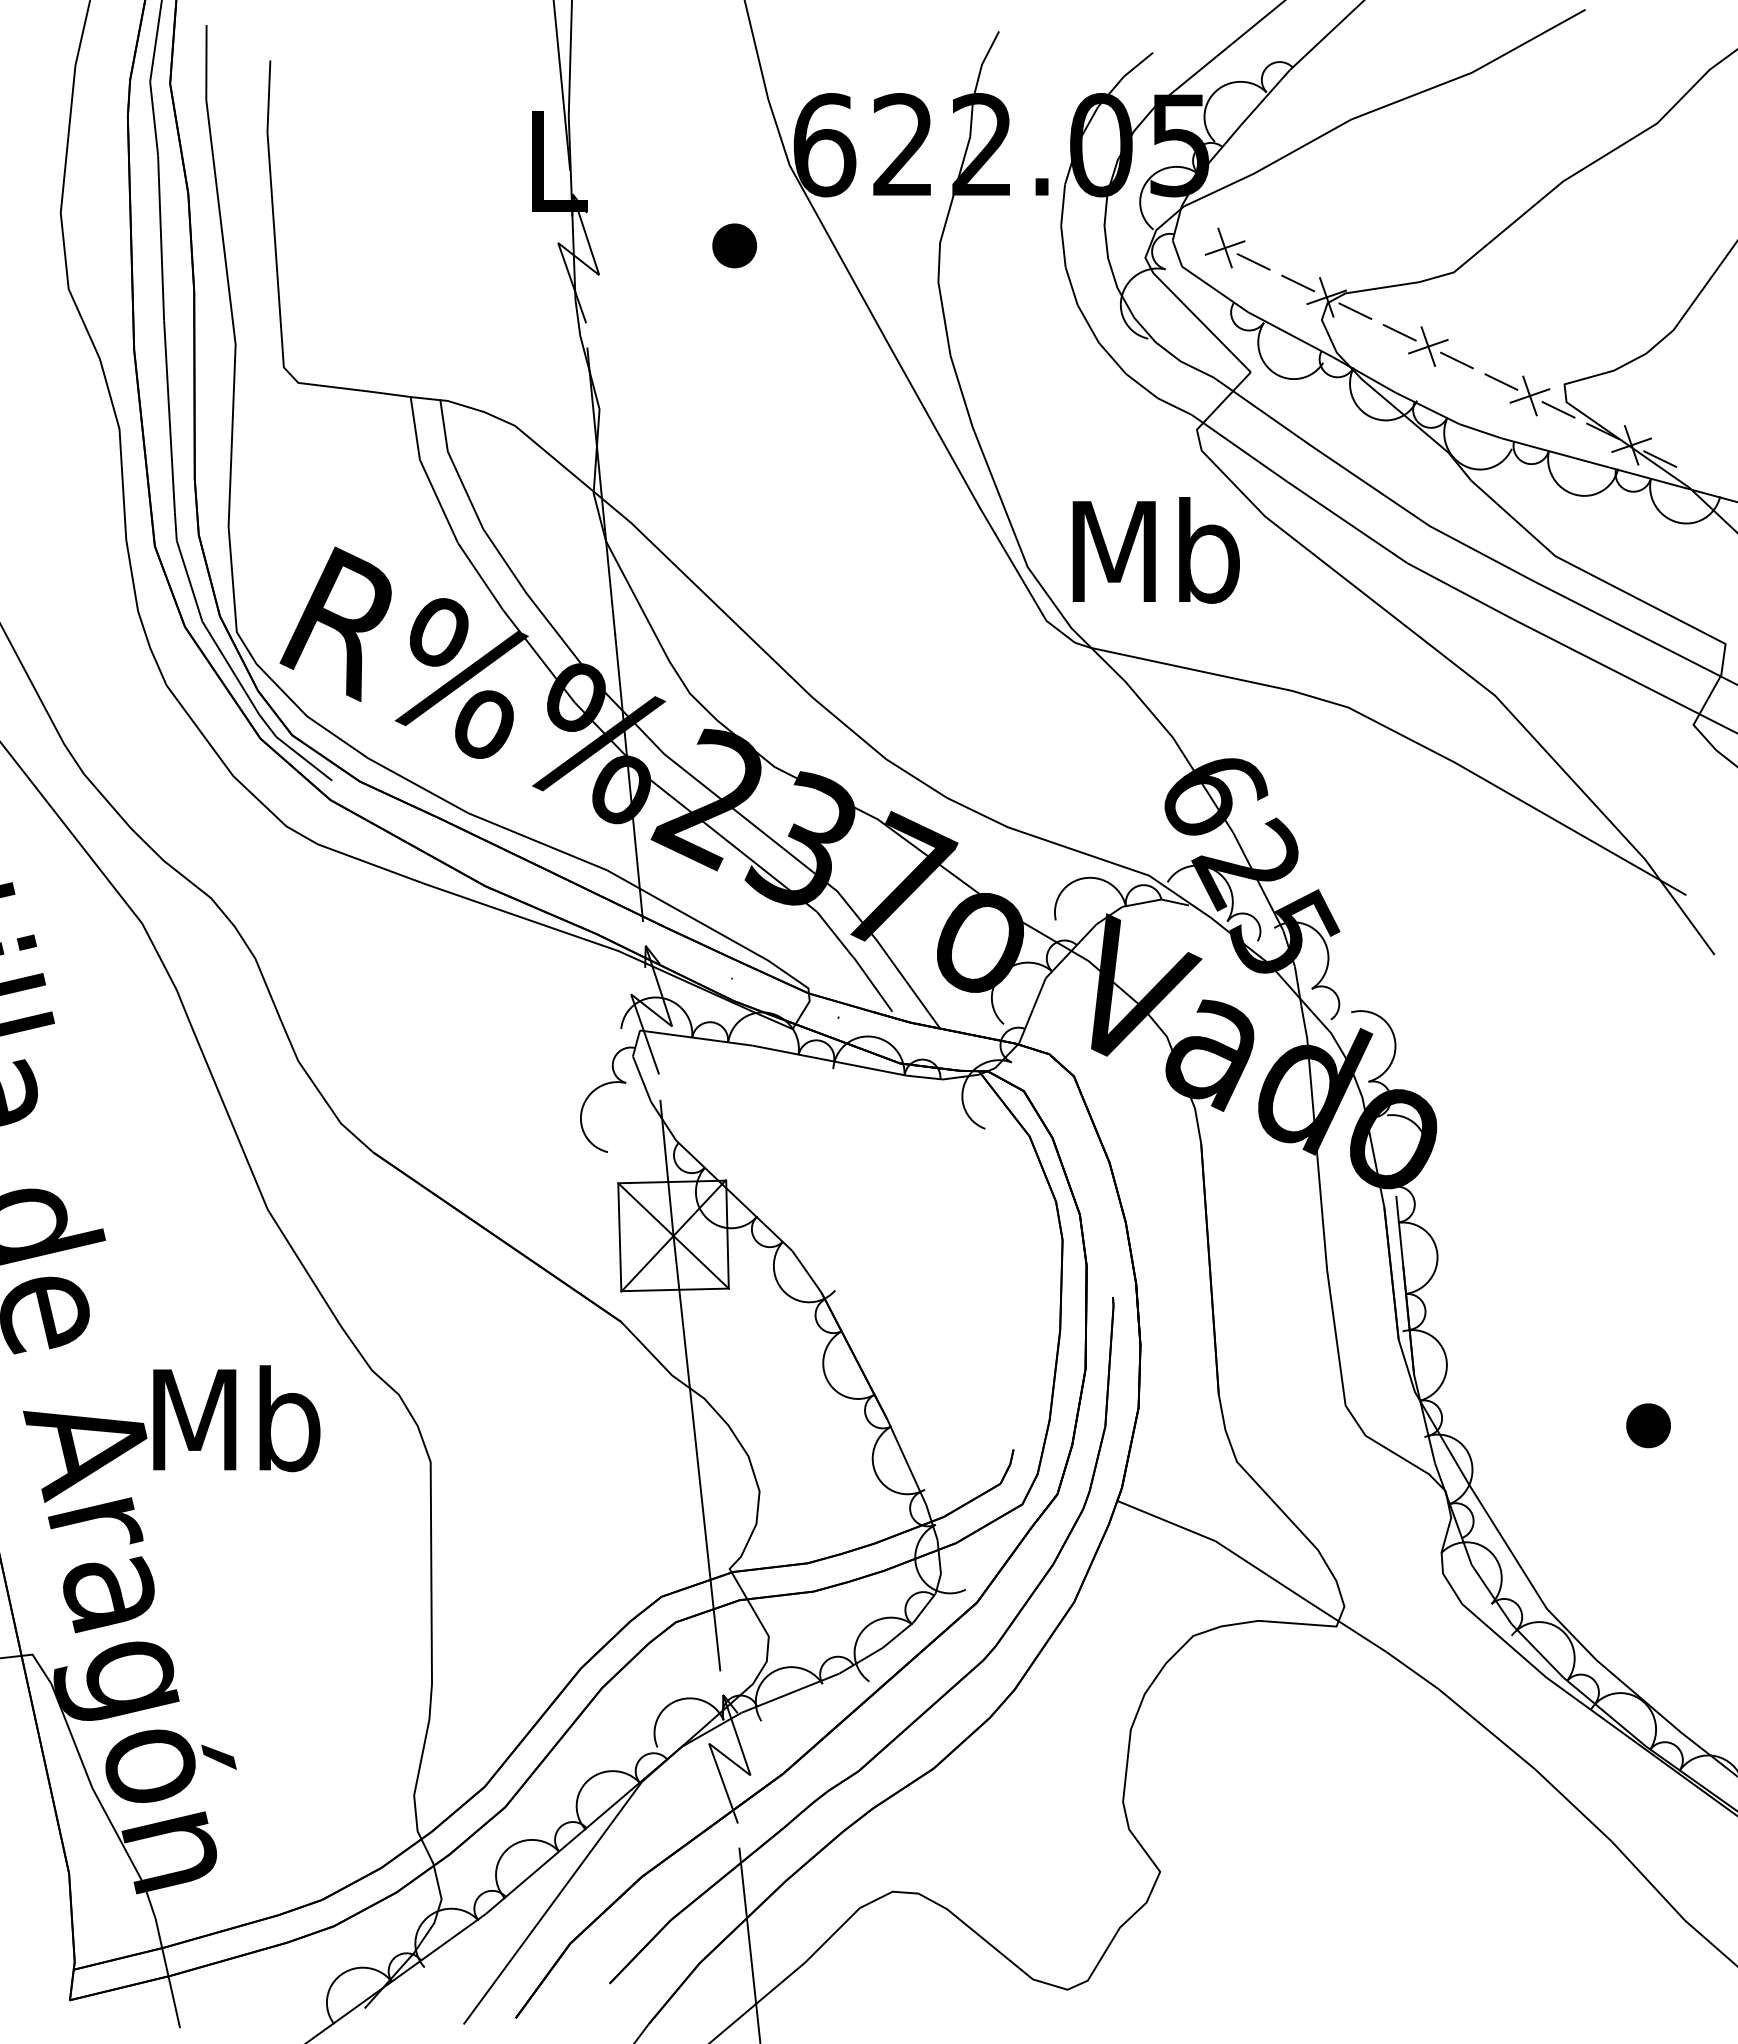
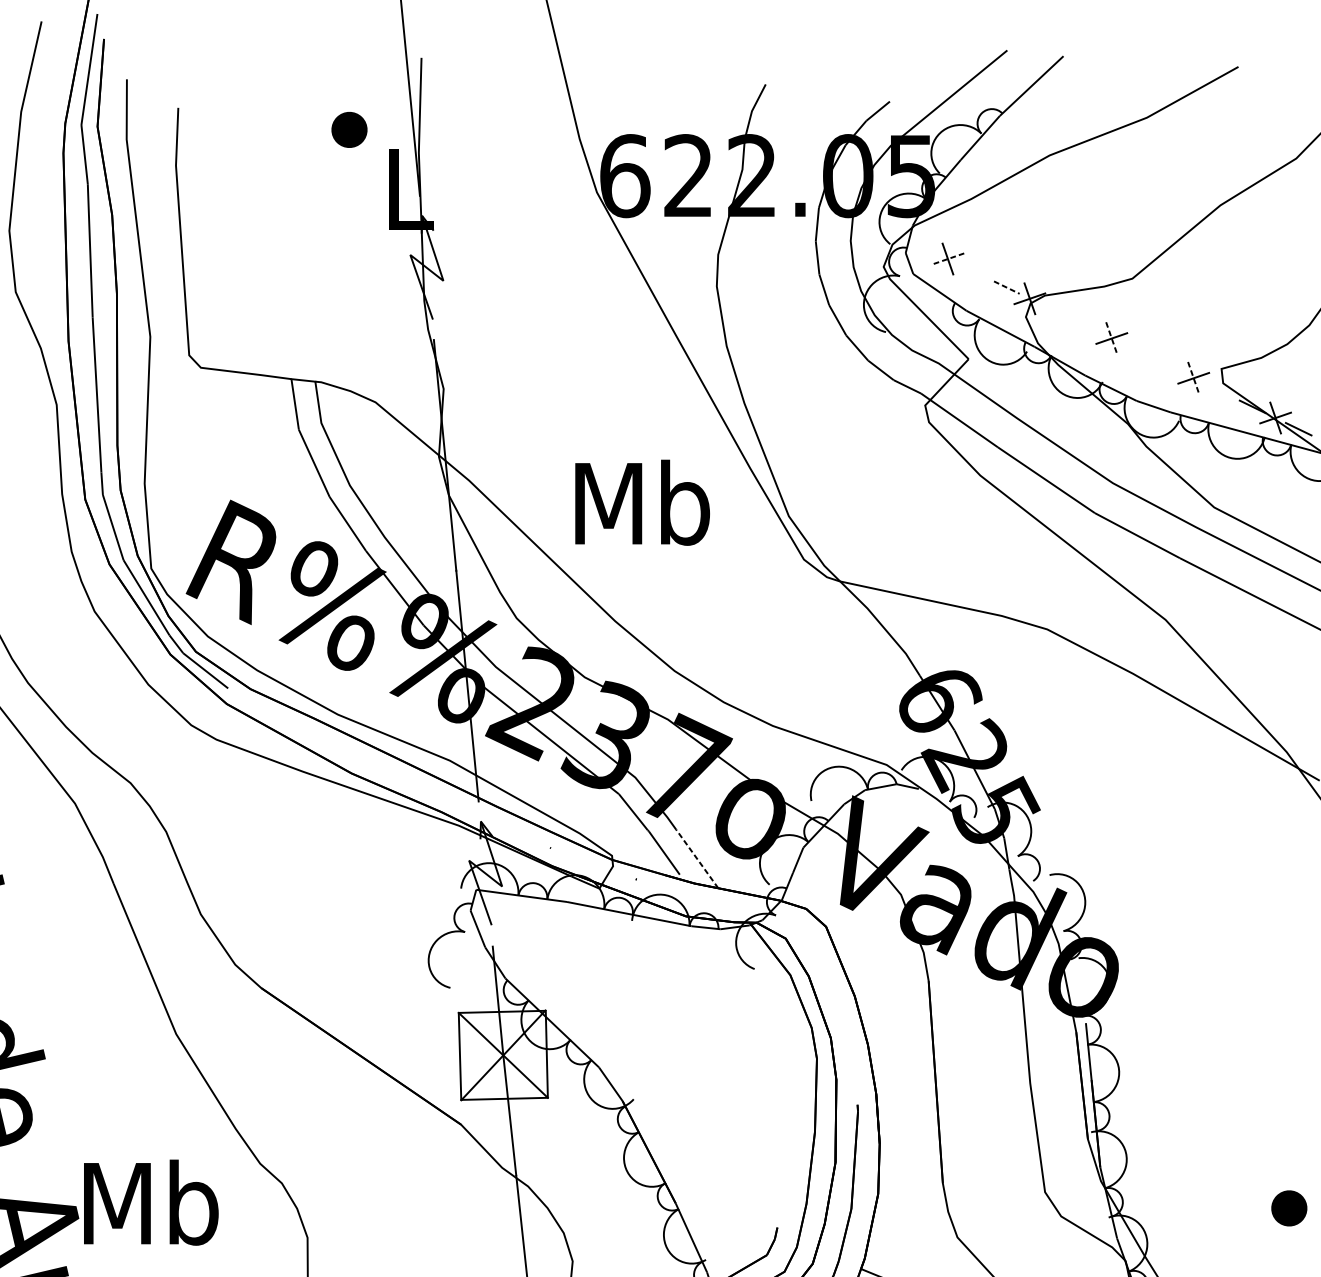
part: (734, 245) -> (349, 129), moved
line: (1224, 248) -> (947, 259), solid -> dashed
line: (1253, 261) -> (970, 269), removed
line: (1298, 283) -> (1007, 287), solid -> dashed
line: (1355, 310) -> (1053, 309), removed
line: (1399, 332) -> (1088, 327), removed
line: (1428, 347) -> (1111, 339), solid -> dashed
line: (1456, 360) -> (1134, 349), removed
line: (1501, 381) -> (1170, 366), removed
line: (1530, 396) -> (1194, 378), solid -> dashed
line: (1558, 409) -> (1216, 389), removed
text: (1155, 550) -> (641, 502), moved
line: (914, 992) -> (697, 859), solid -> dashed

